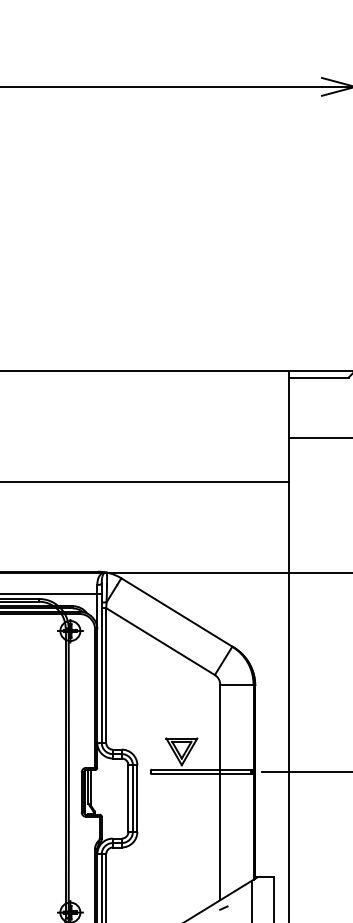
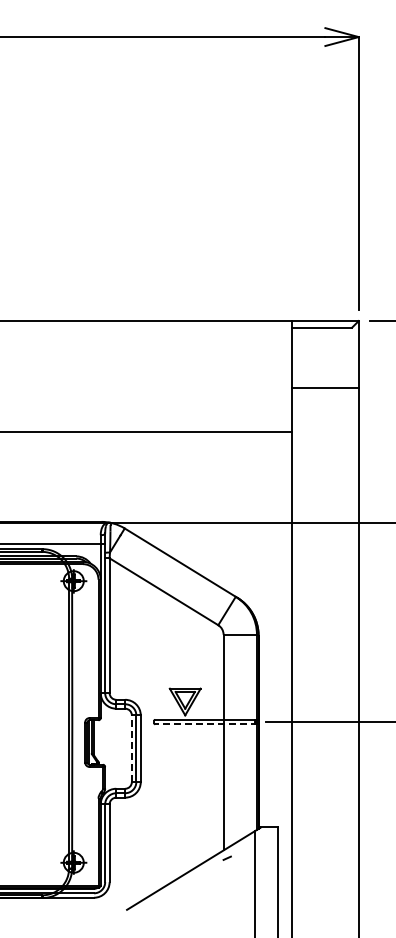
line: (203, 774) -> (206, 724), solid -> dashed
line: (128, 798) -> (131, 748), solid -> dashed

